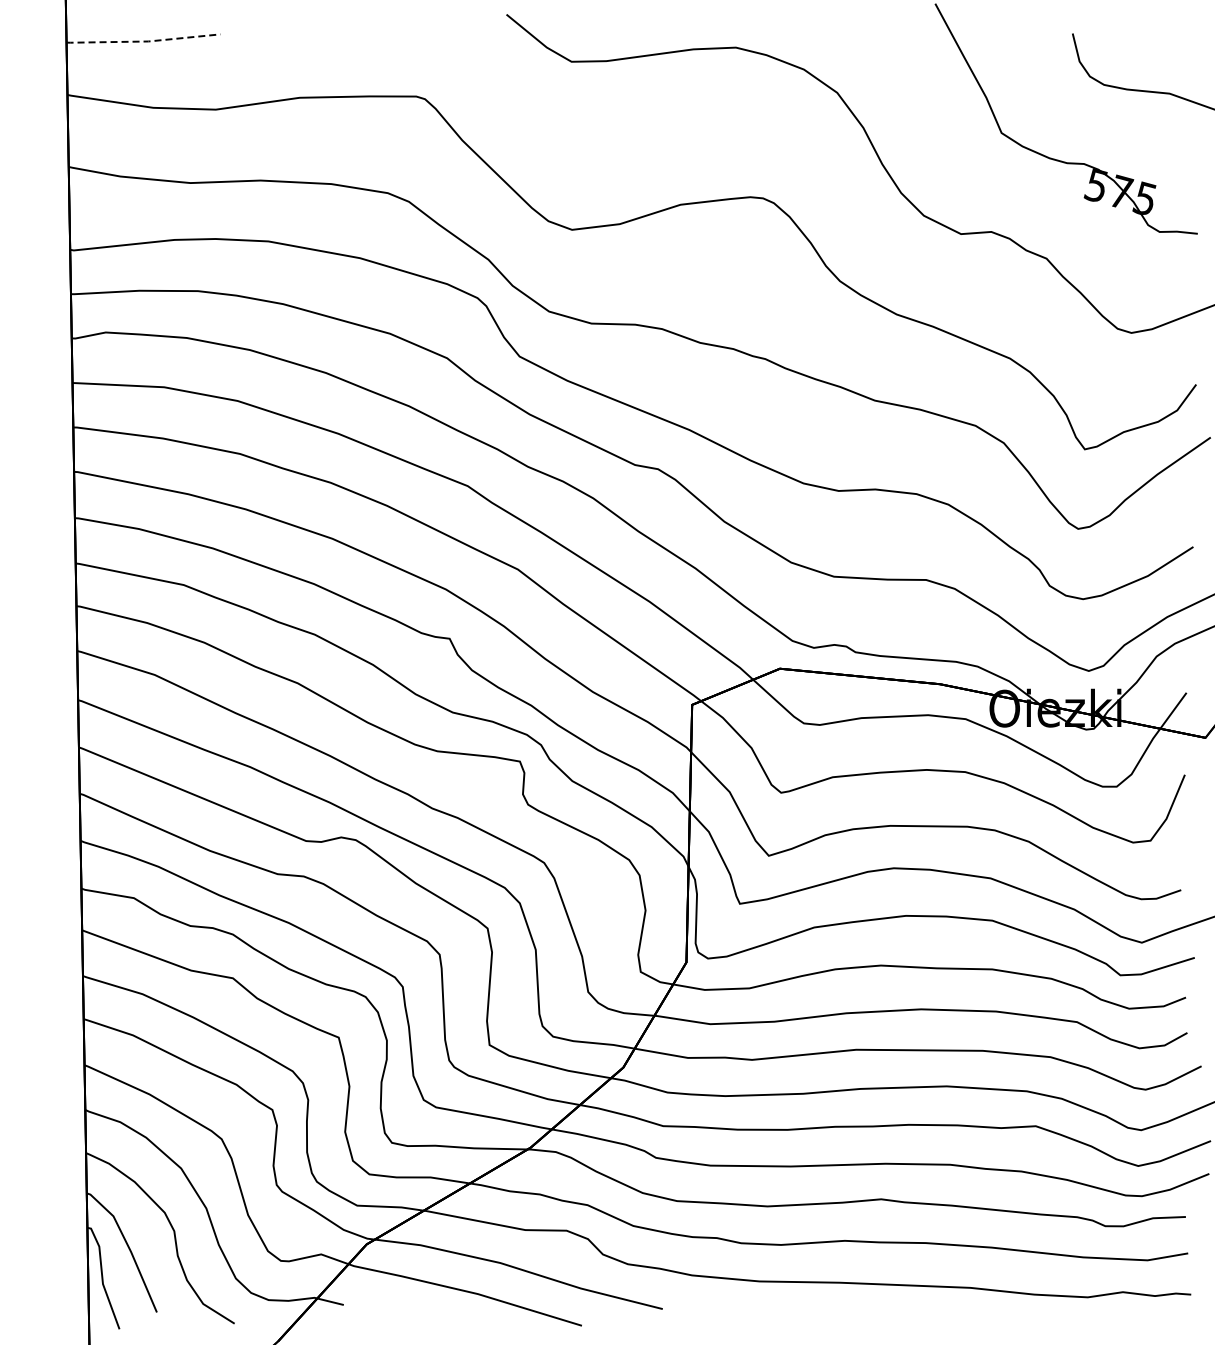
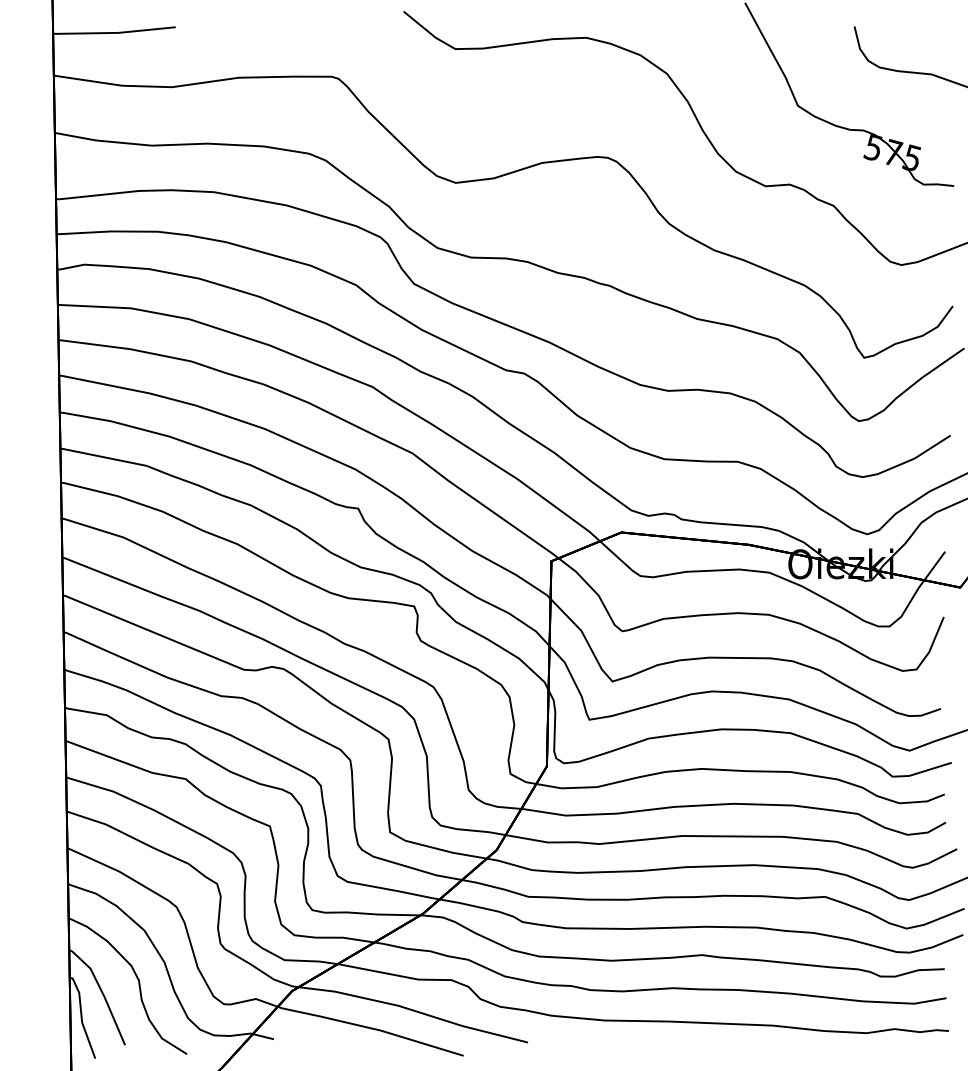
line: (143, 41) -> (114, 32), dashed -> solid

